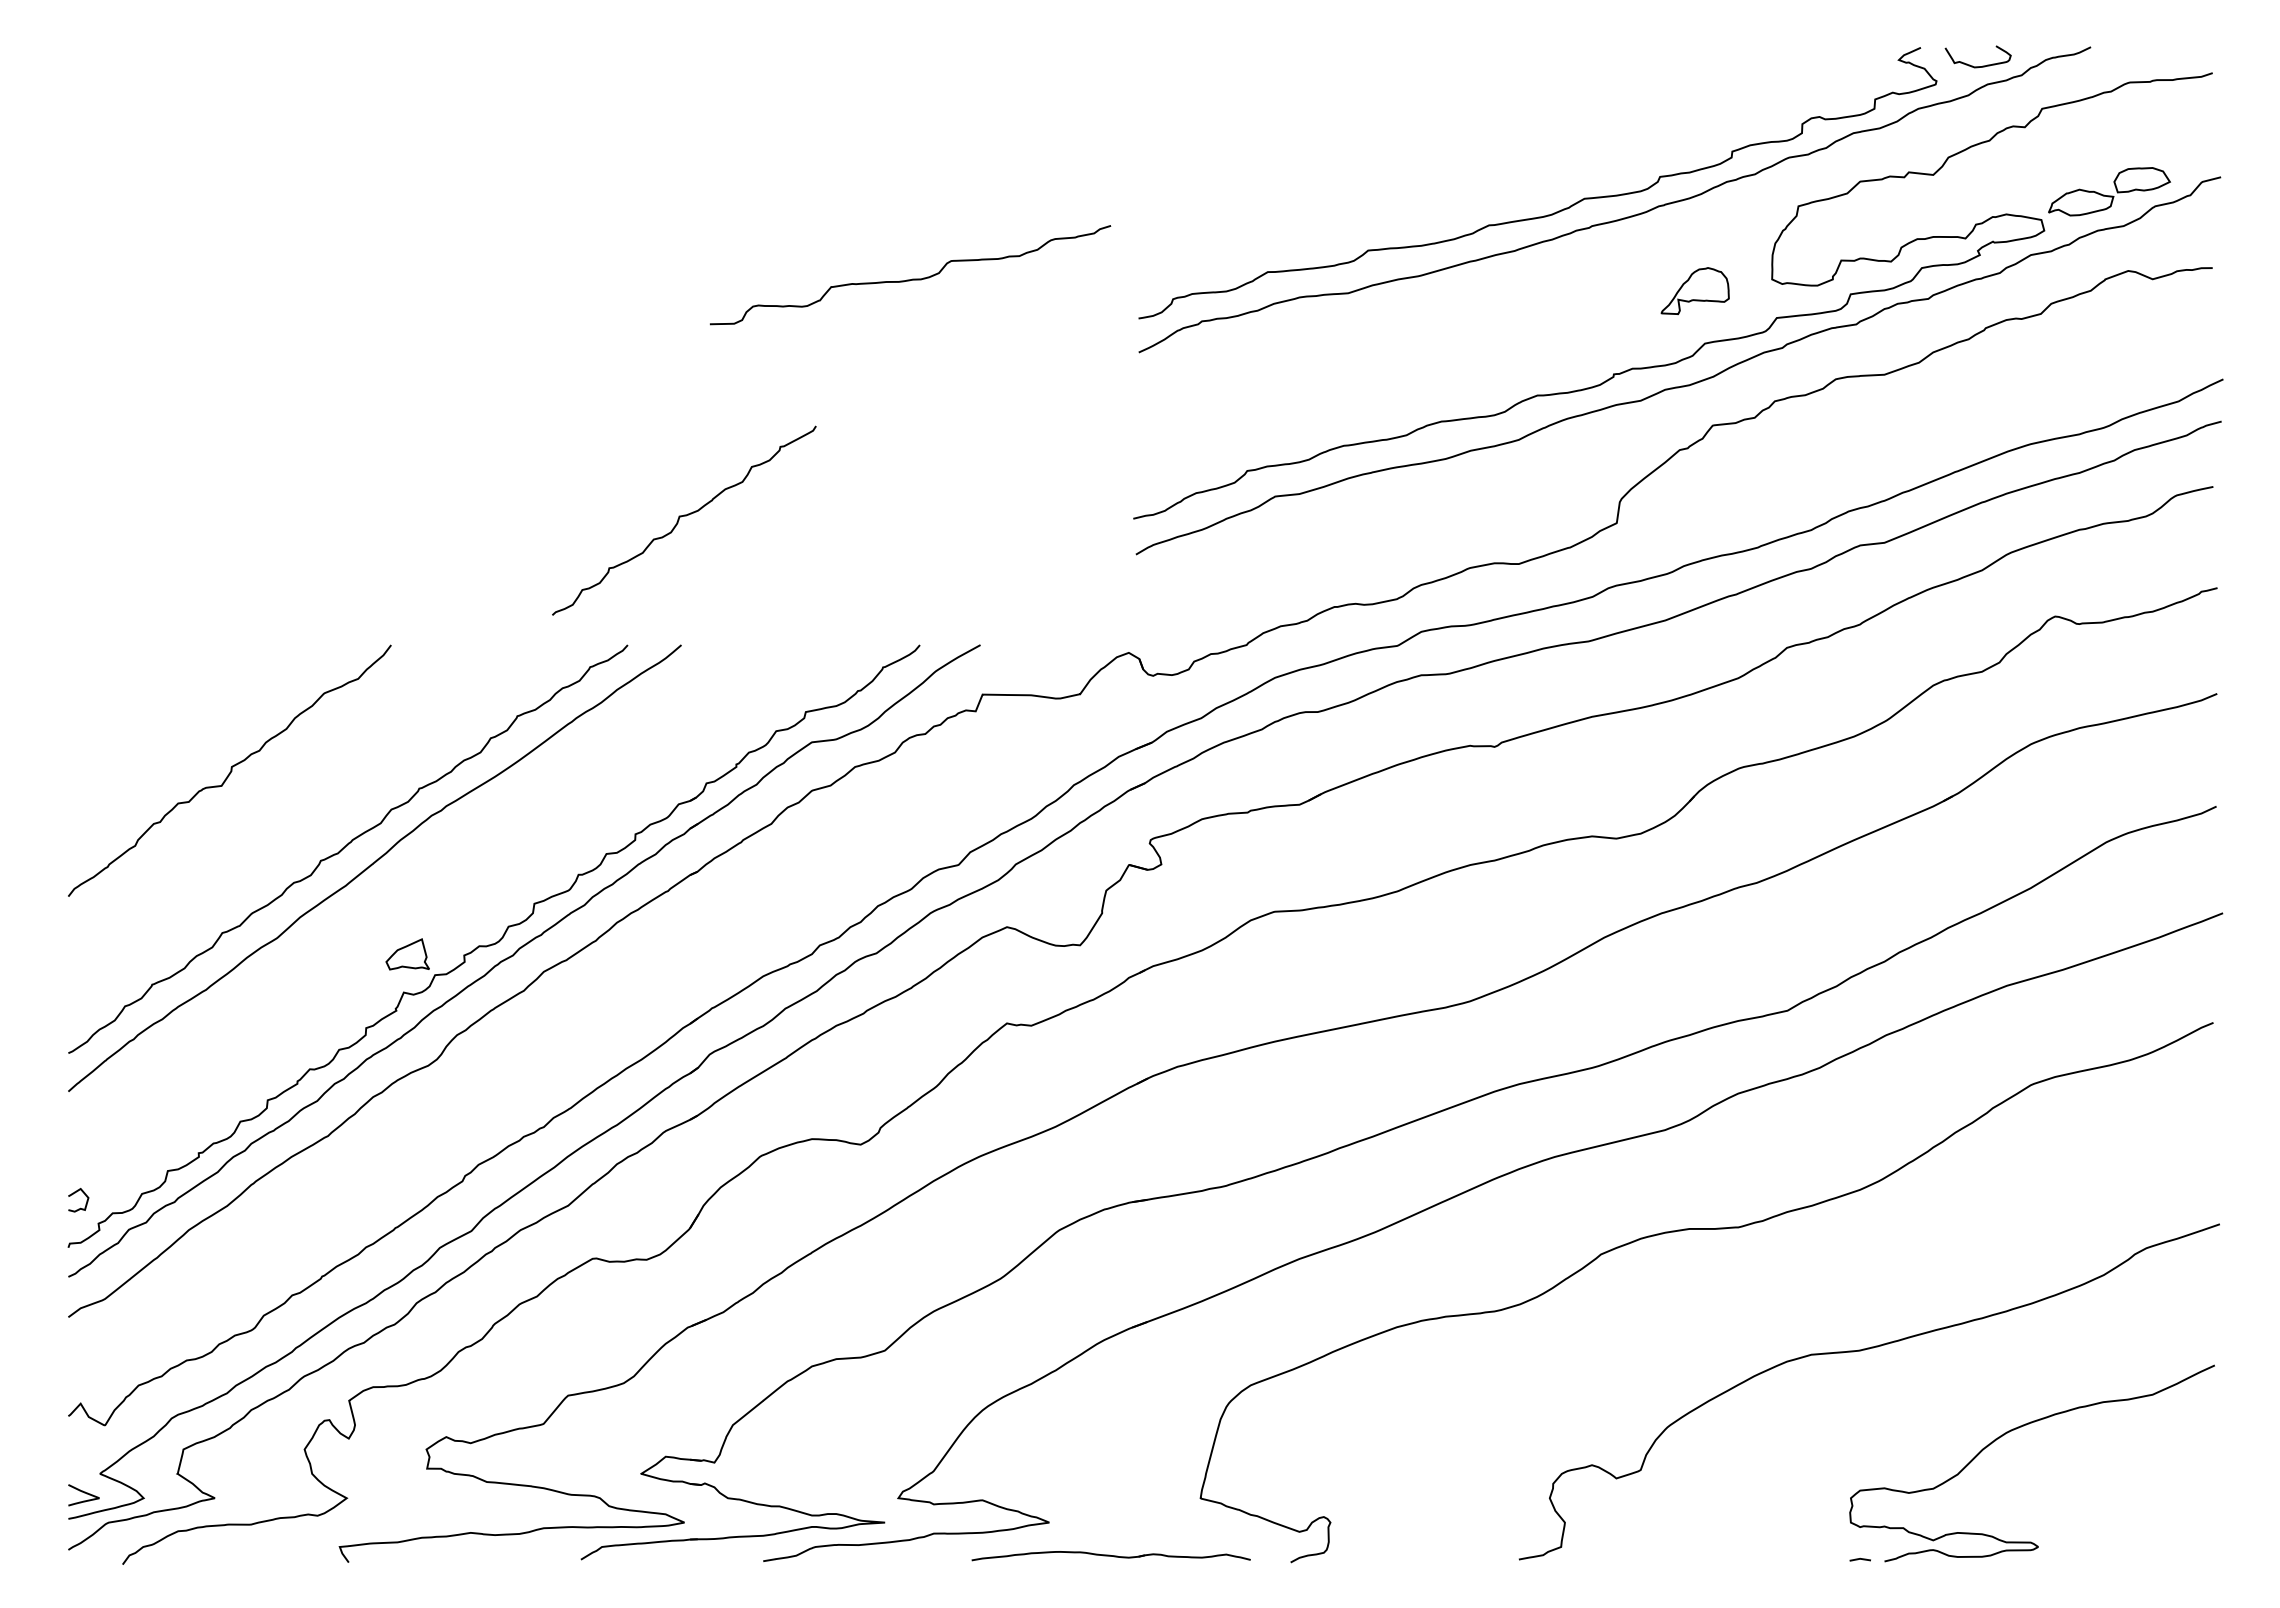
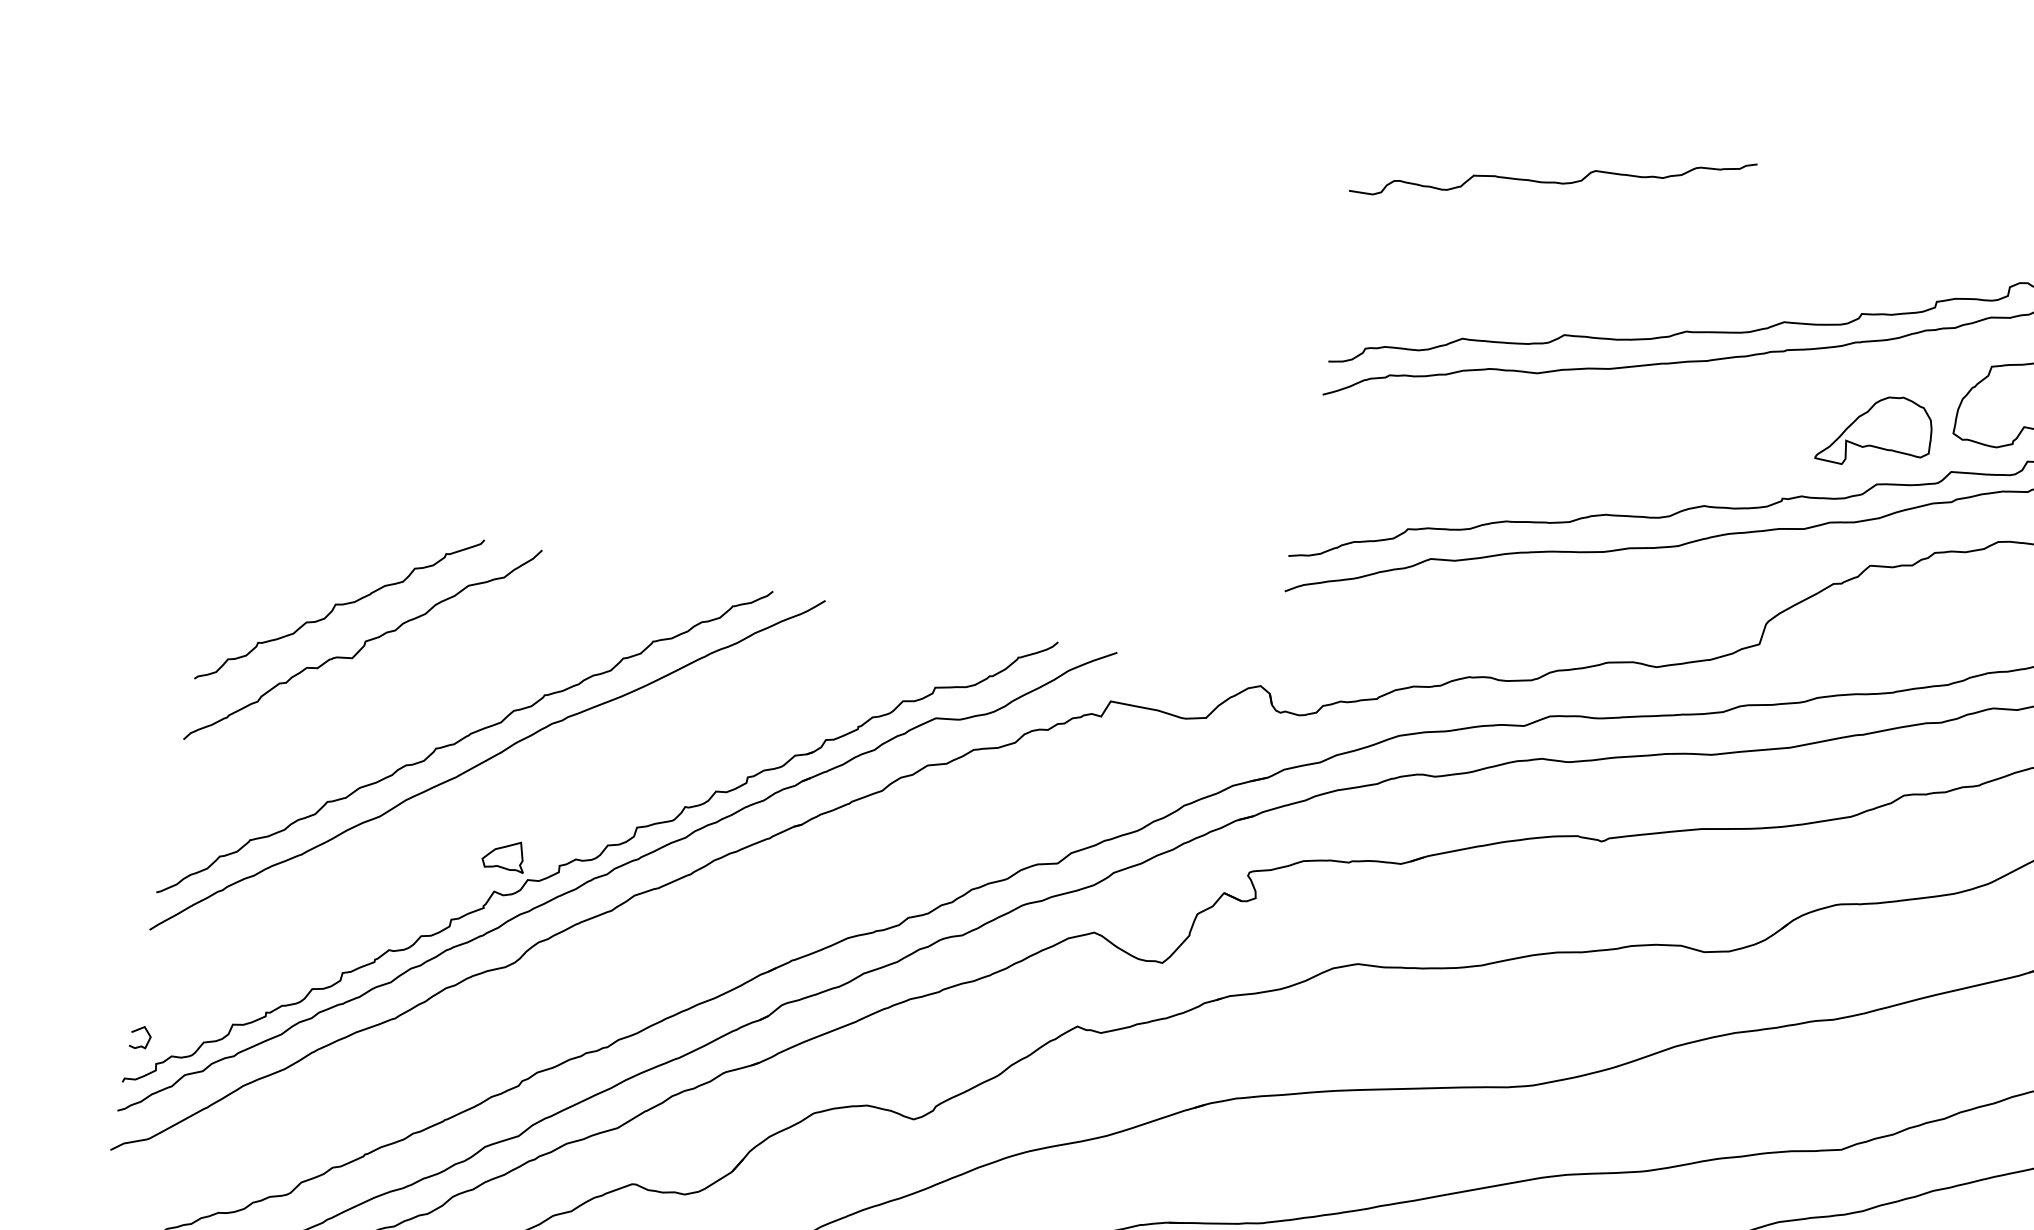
curve: (912, 278) -> (1554, 181), moved
part: (1695, 290) -> (1876, 430), size x1.67
curve: (684, 516) -> (340, 605), moved

